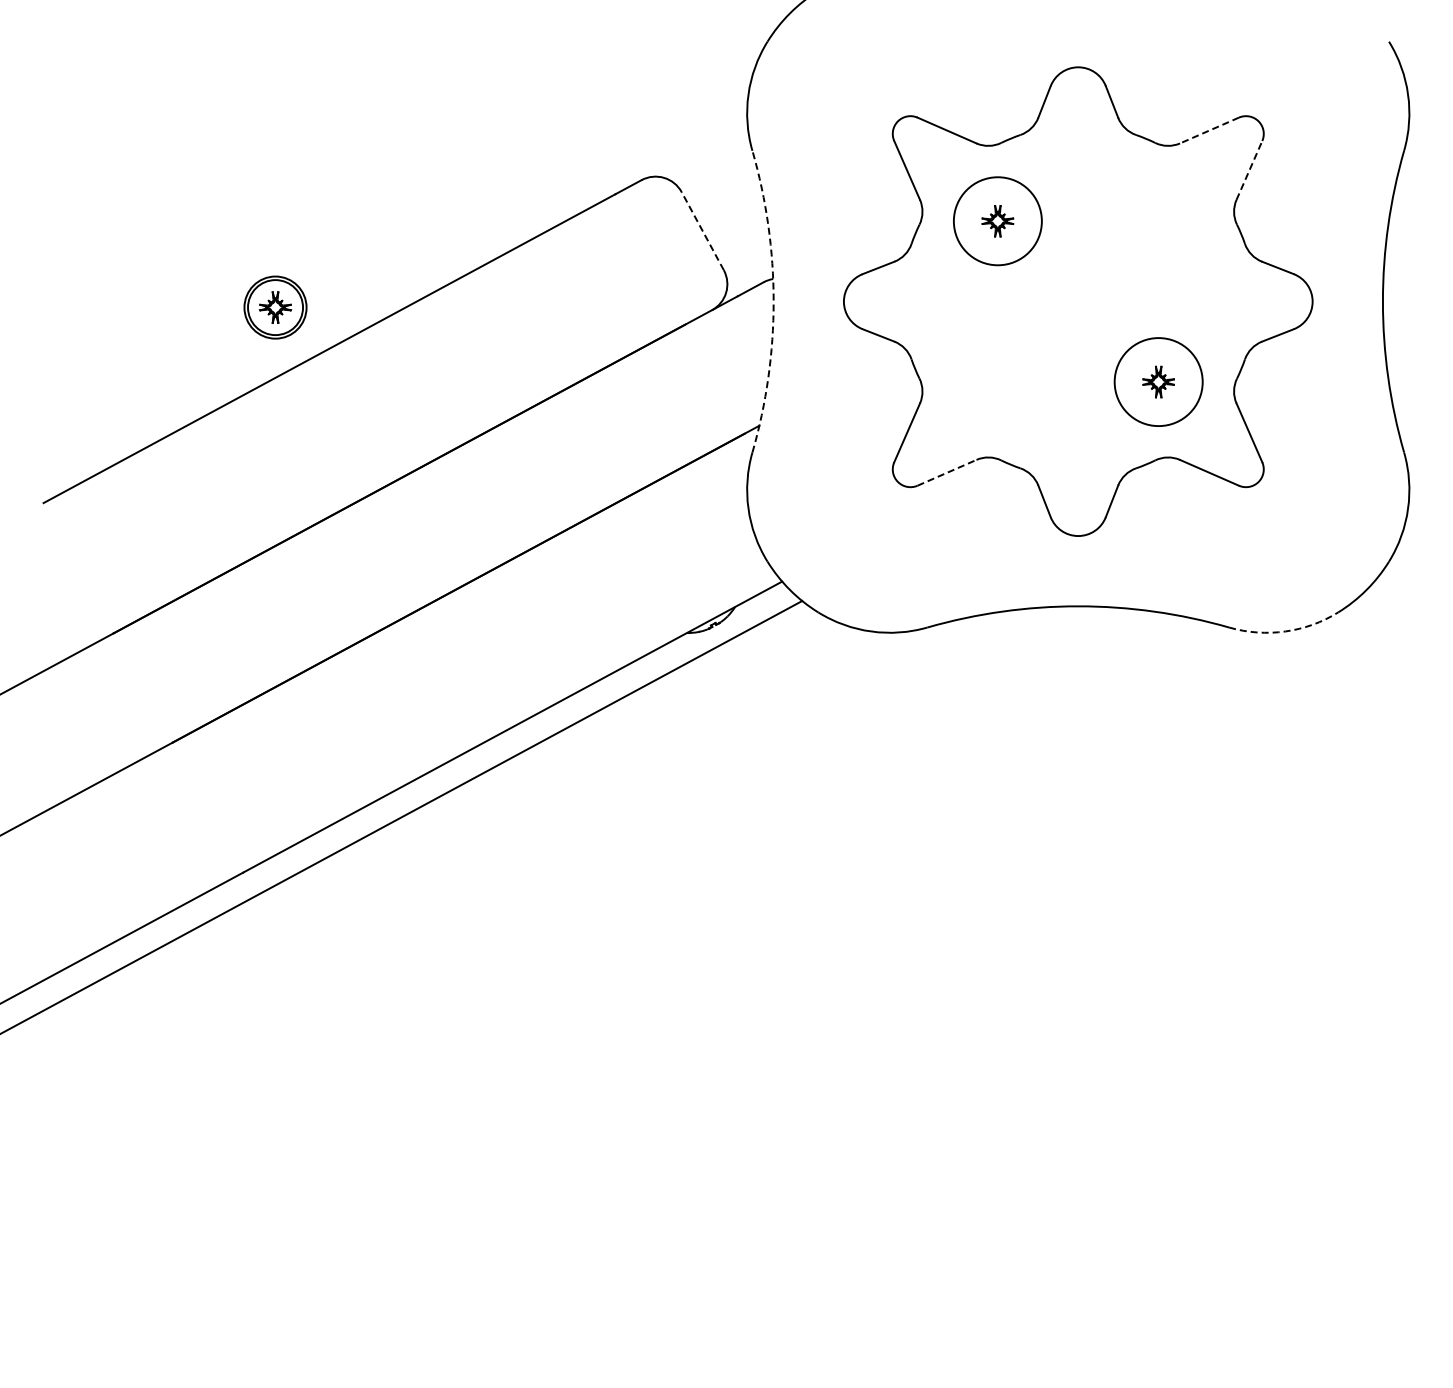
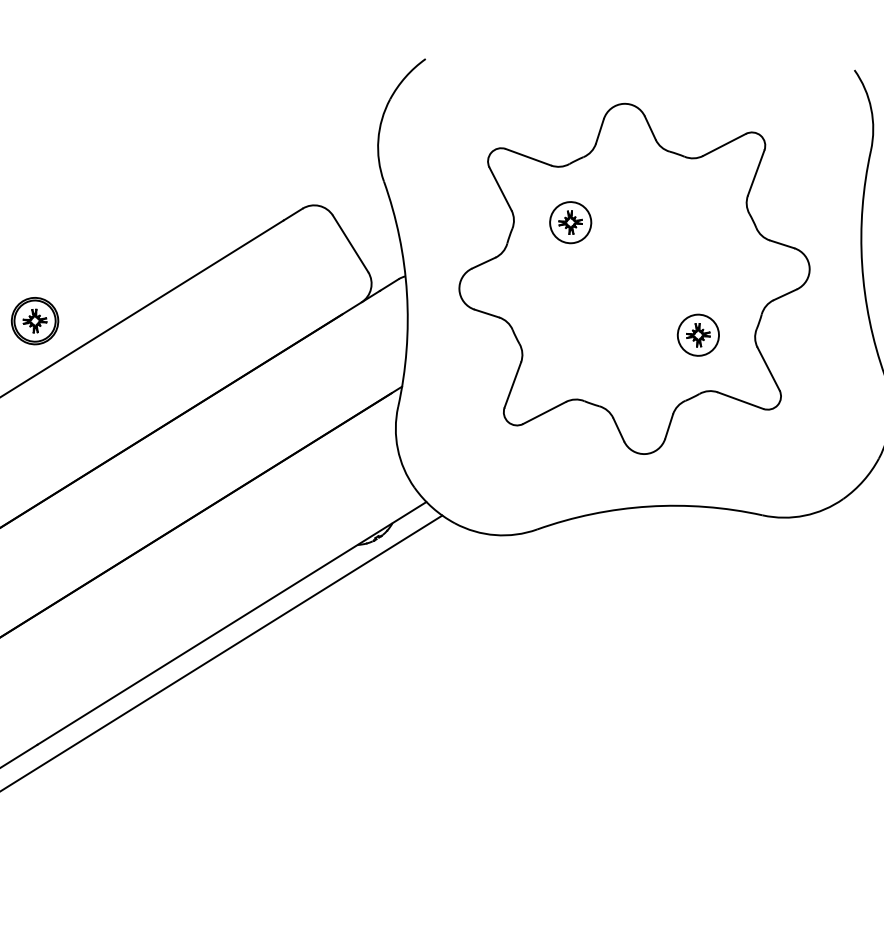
line: (1209, 130) -> (724, 144), dashed -> solid
line: (1249, 170) -> (756, 172), dashed -> solid
circle: (997, 220) -> (570, 222), size x0.62
line: (702, 230) -> (350, 243), dashed -> solid
arc: (773, 301) -> (406, 293), dashed -> solid
circle: (1158, 381) -> (698, 334), size x0.62
line: (947, 472) -> (544, 412), dashed -> solid
arc: (1285, 631) -> (804, 515), dashed -> solid

